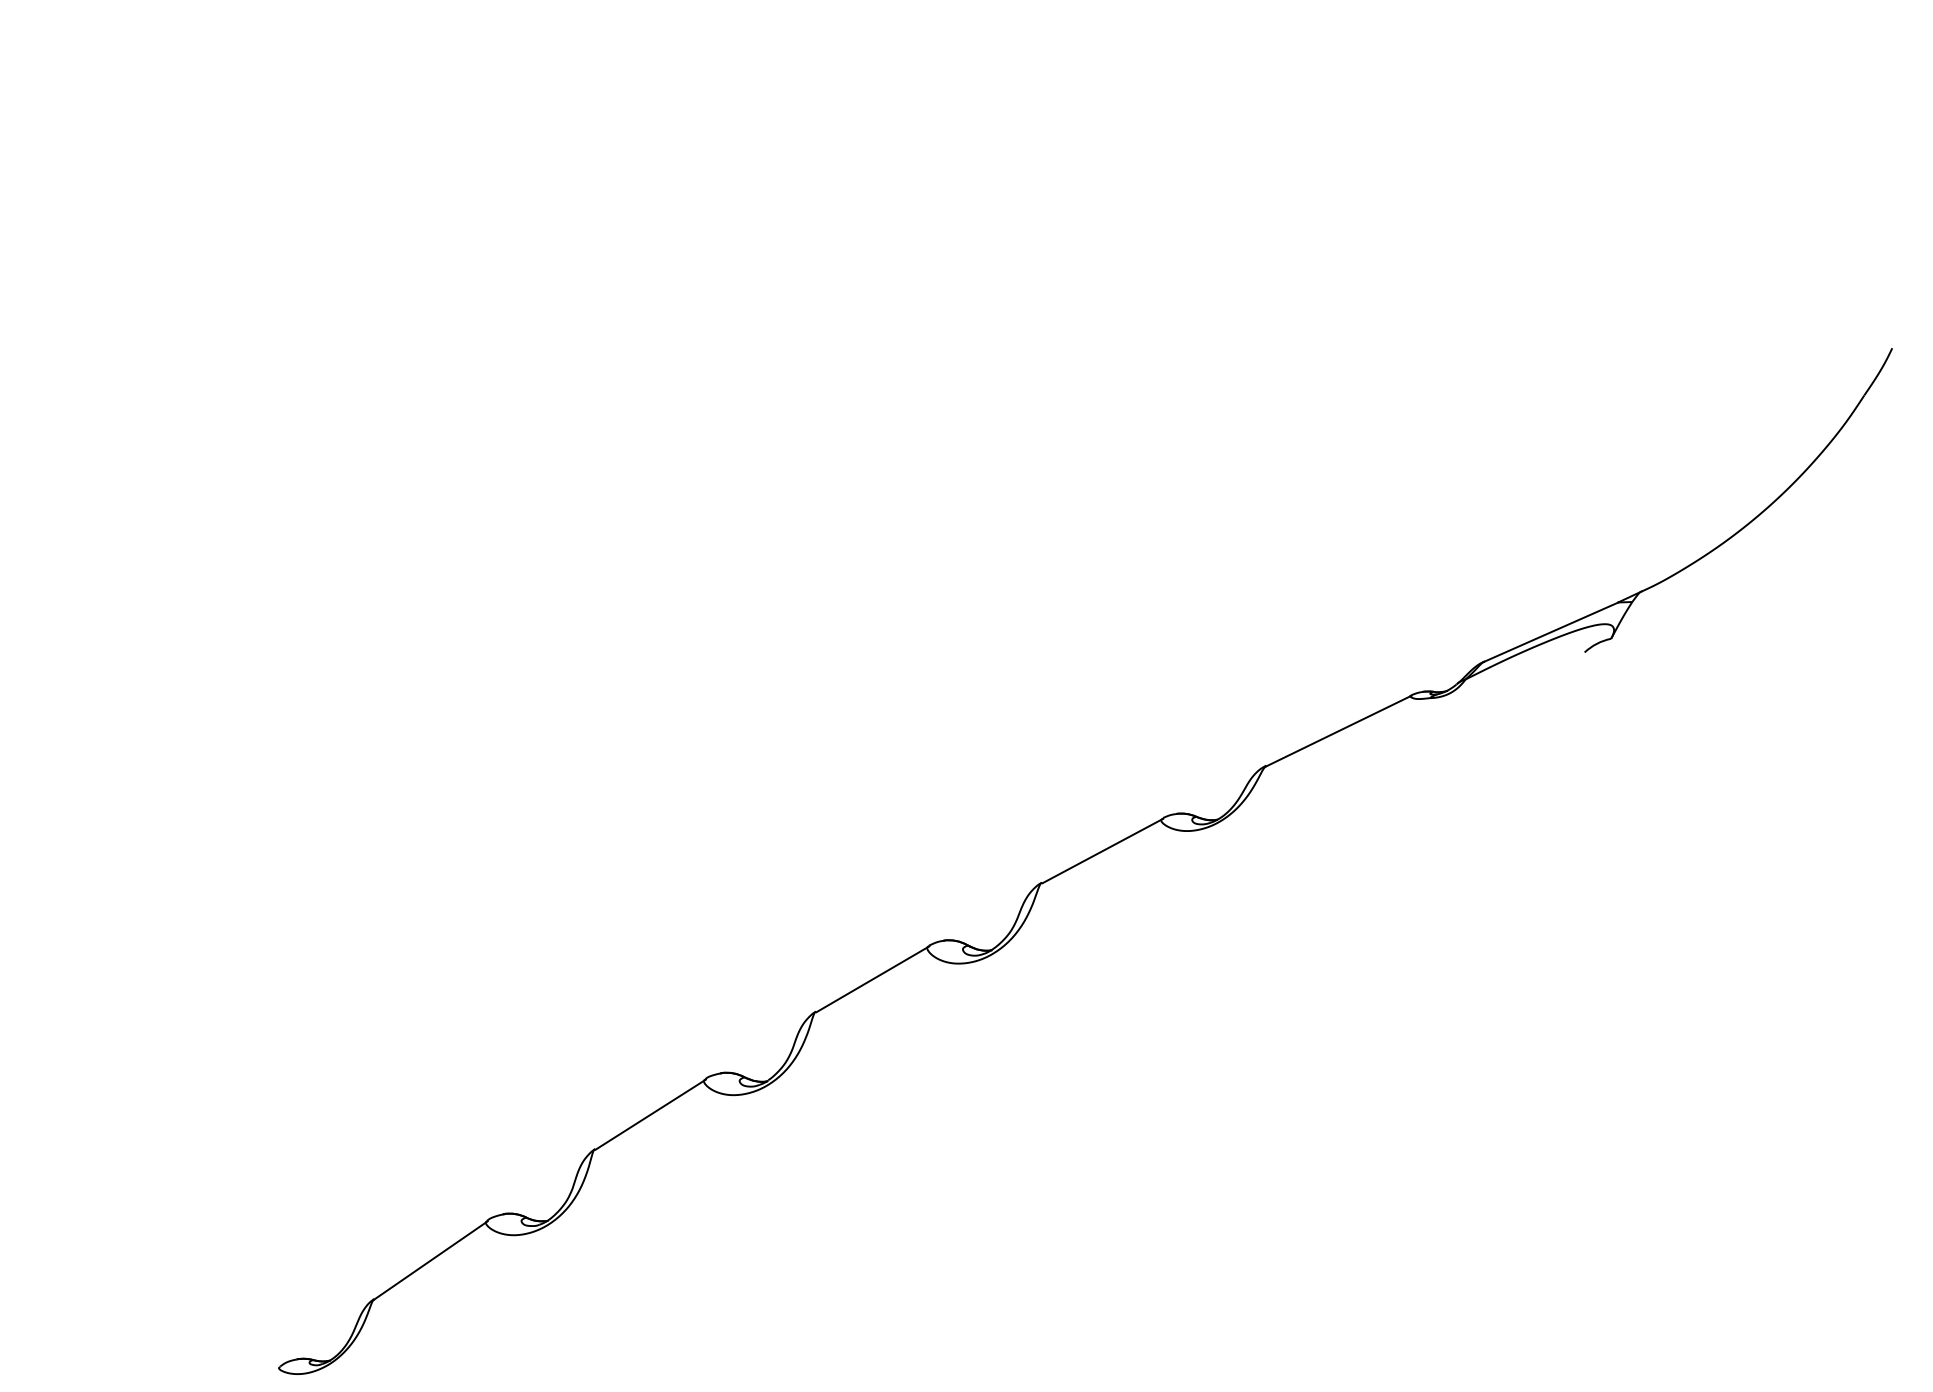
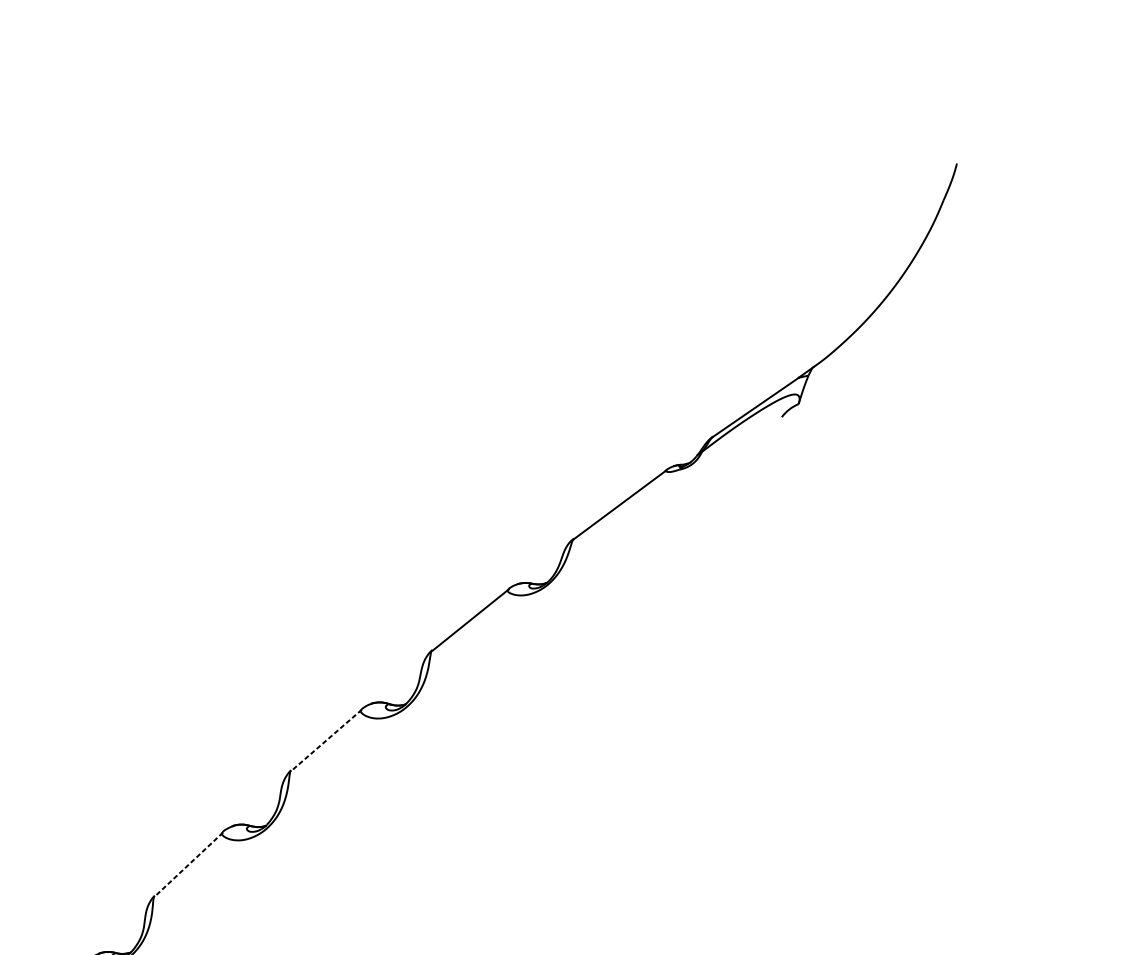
line: (872, 979) -> (326, 740), solid -> dashed
line: (650, 1114) -> (188, 864), solid -> dashed

